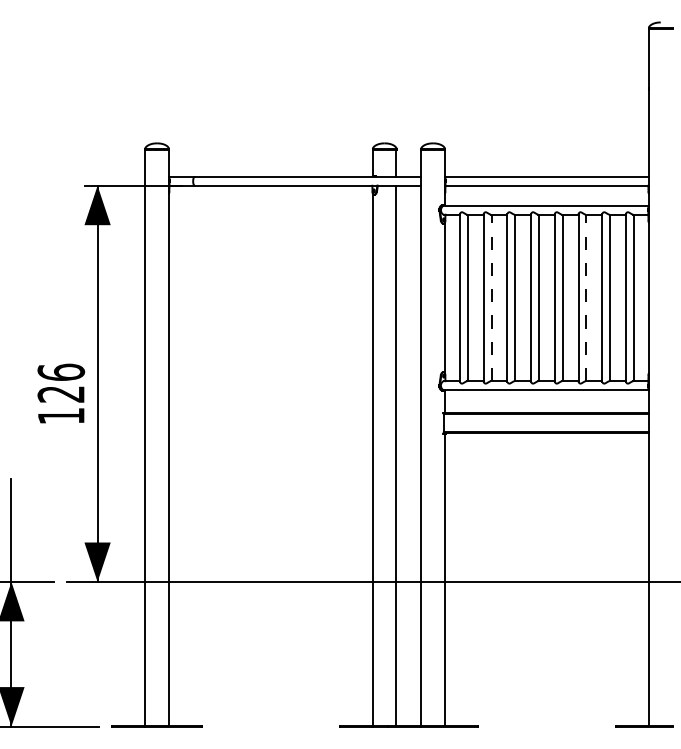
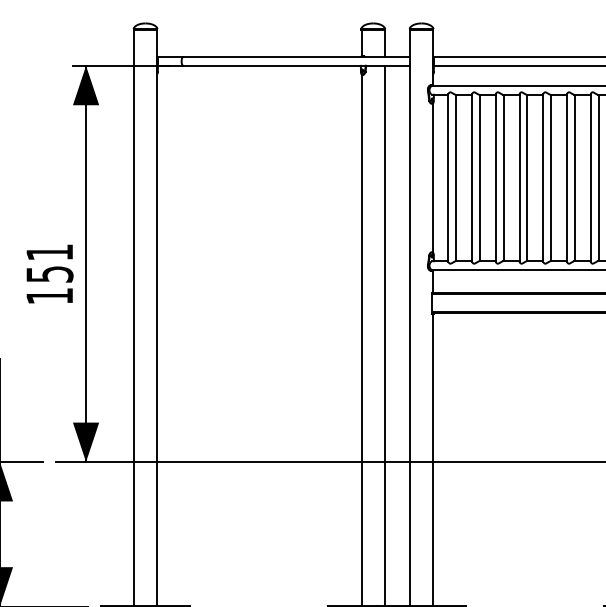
line: (491, 297) -> (479, 177), dashed -> solid
line: (586, 297) -> (574, 177), dashed -> solid
text: (61, 382) -> (49, 262), 126 -> 151

